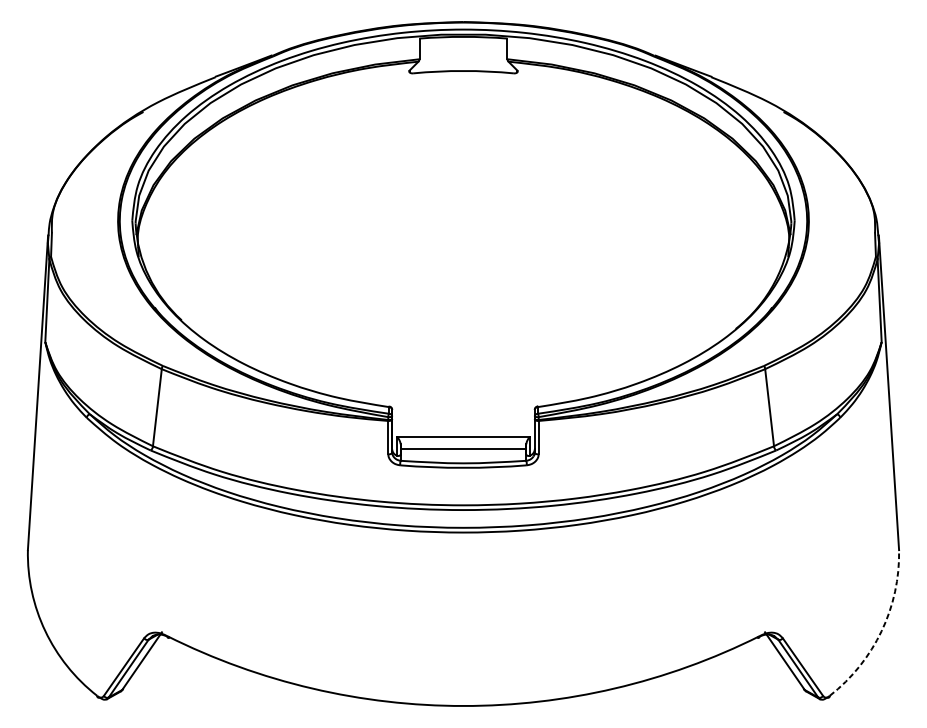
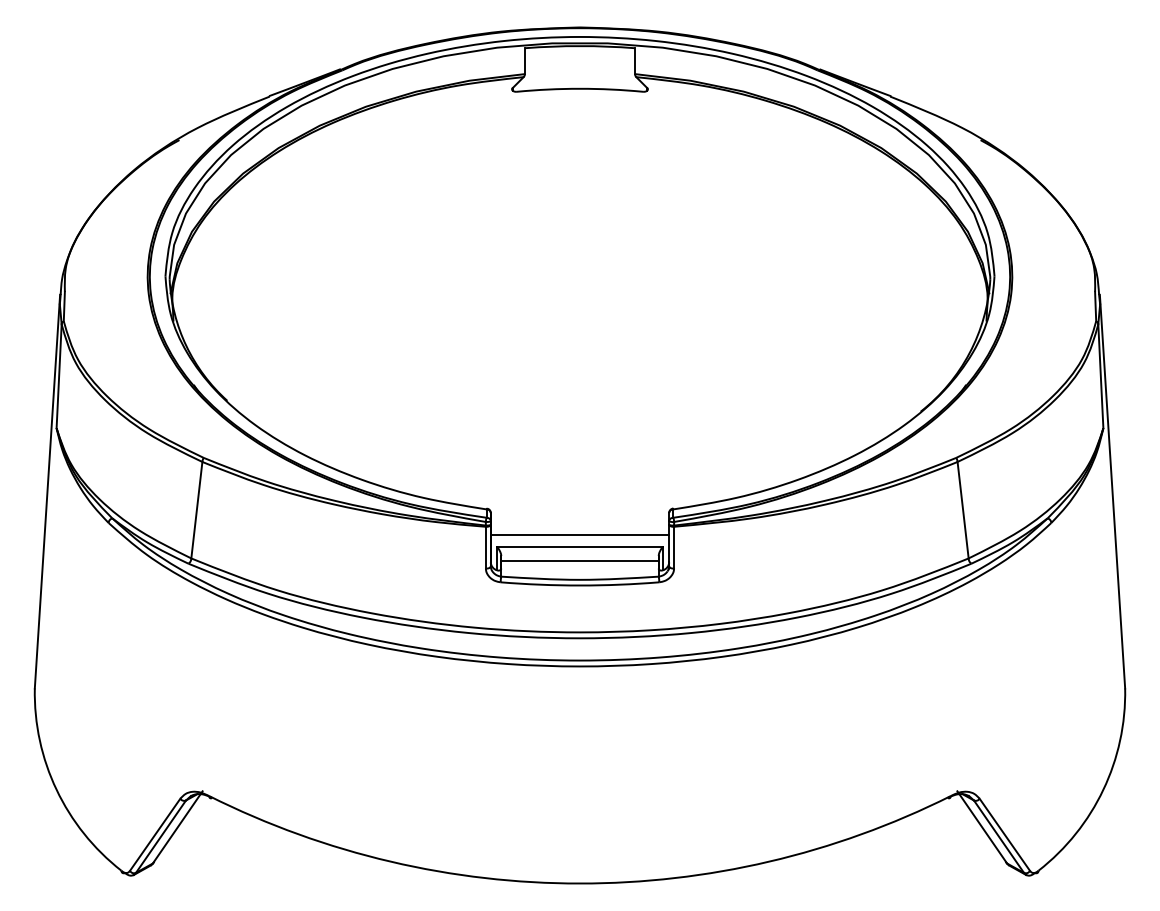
line: (463, 427) -> (579, 534), added
arc: (881, 630) -> (1103, 789), dashed -> solid

